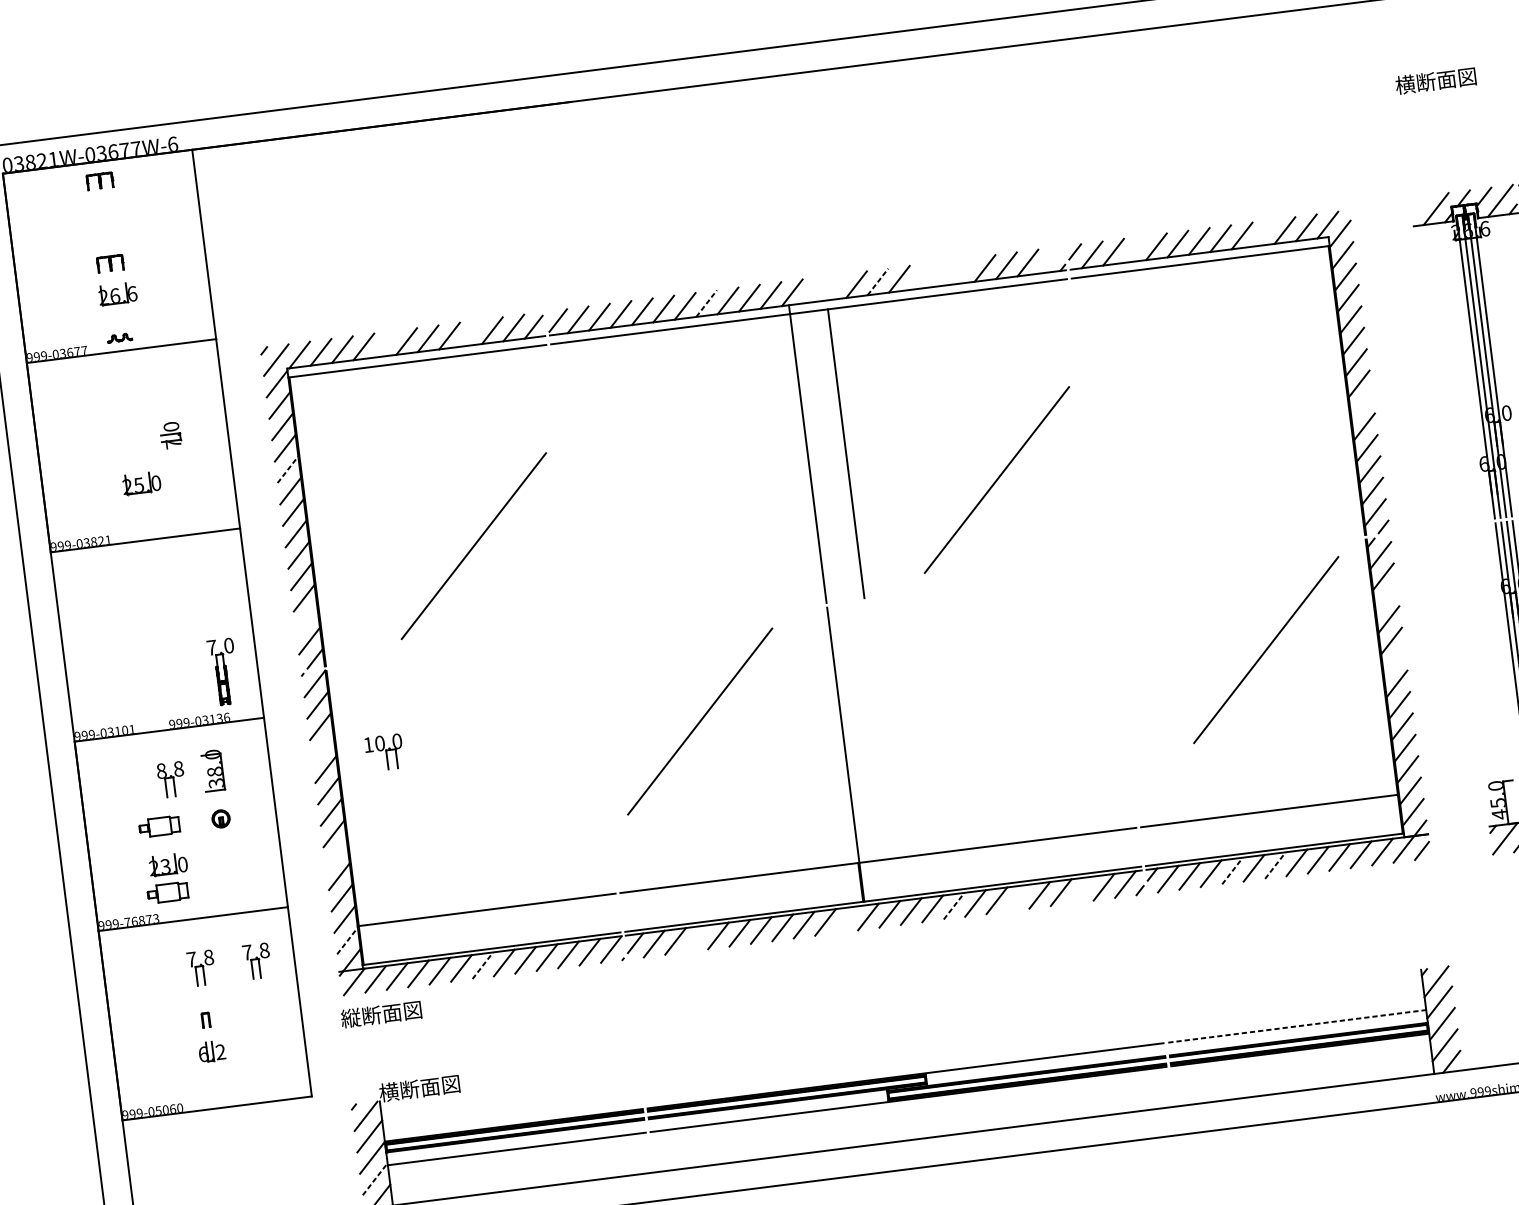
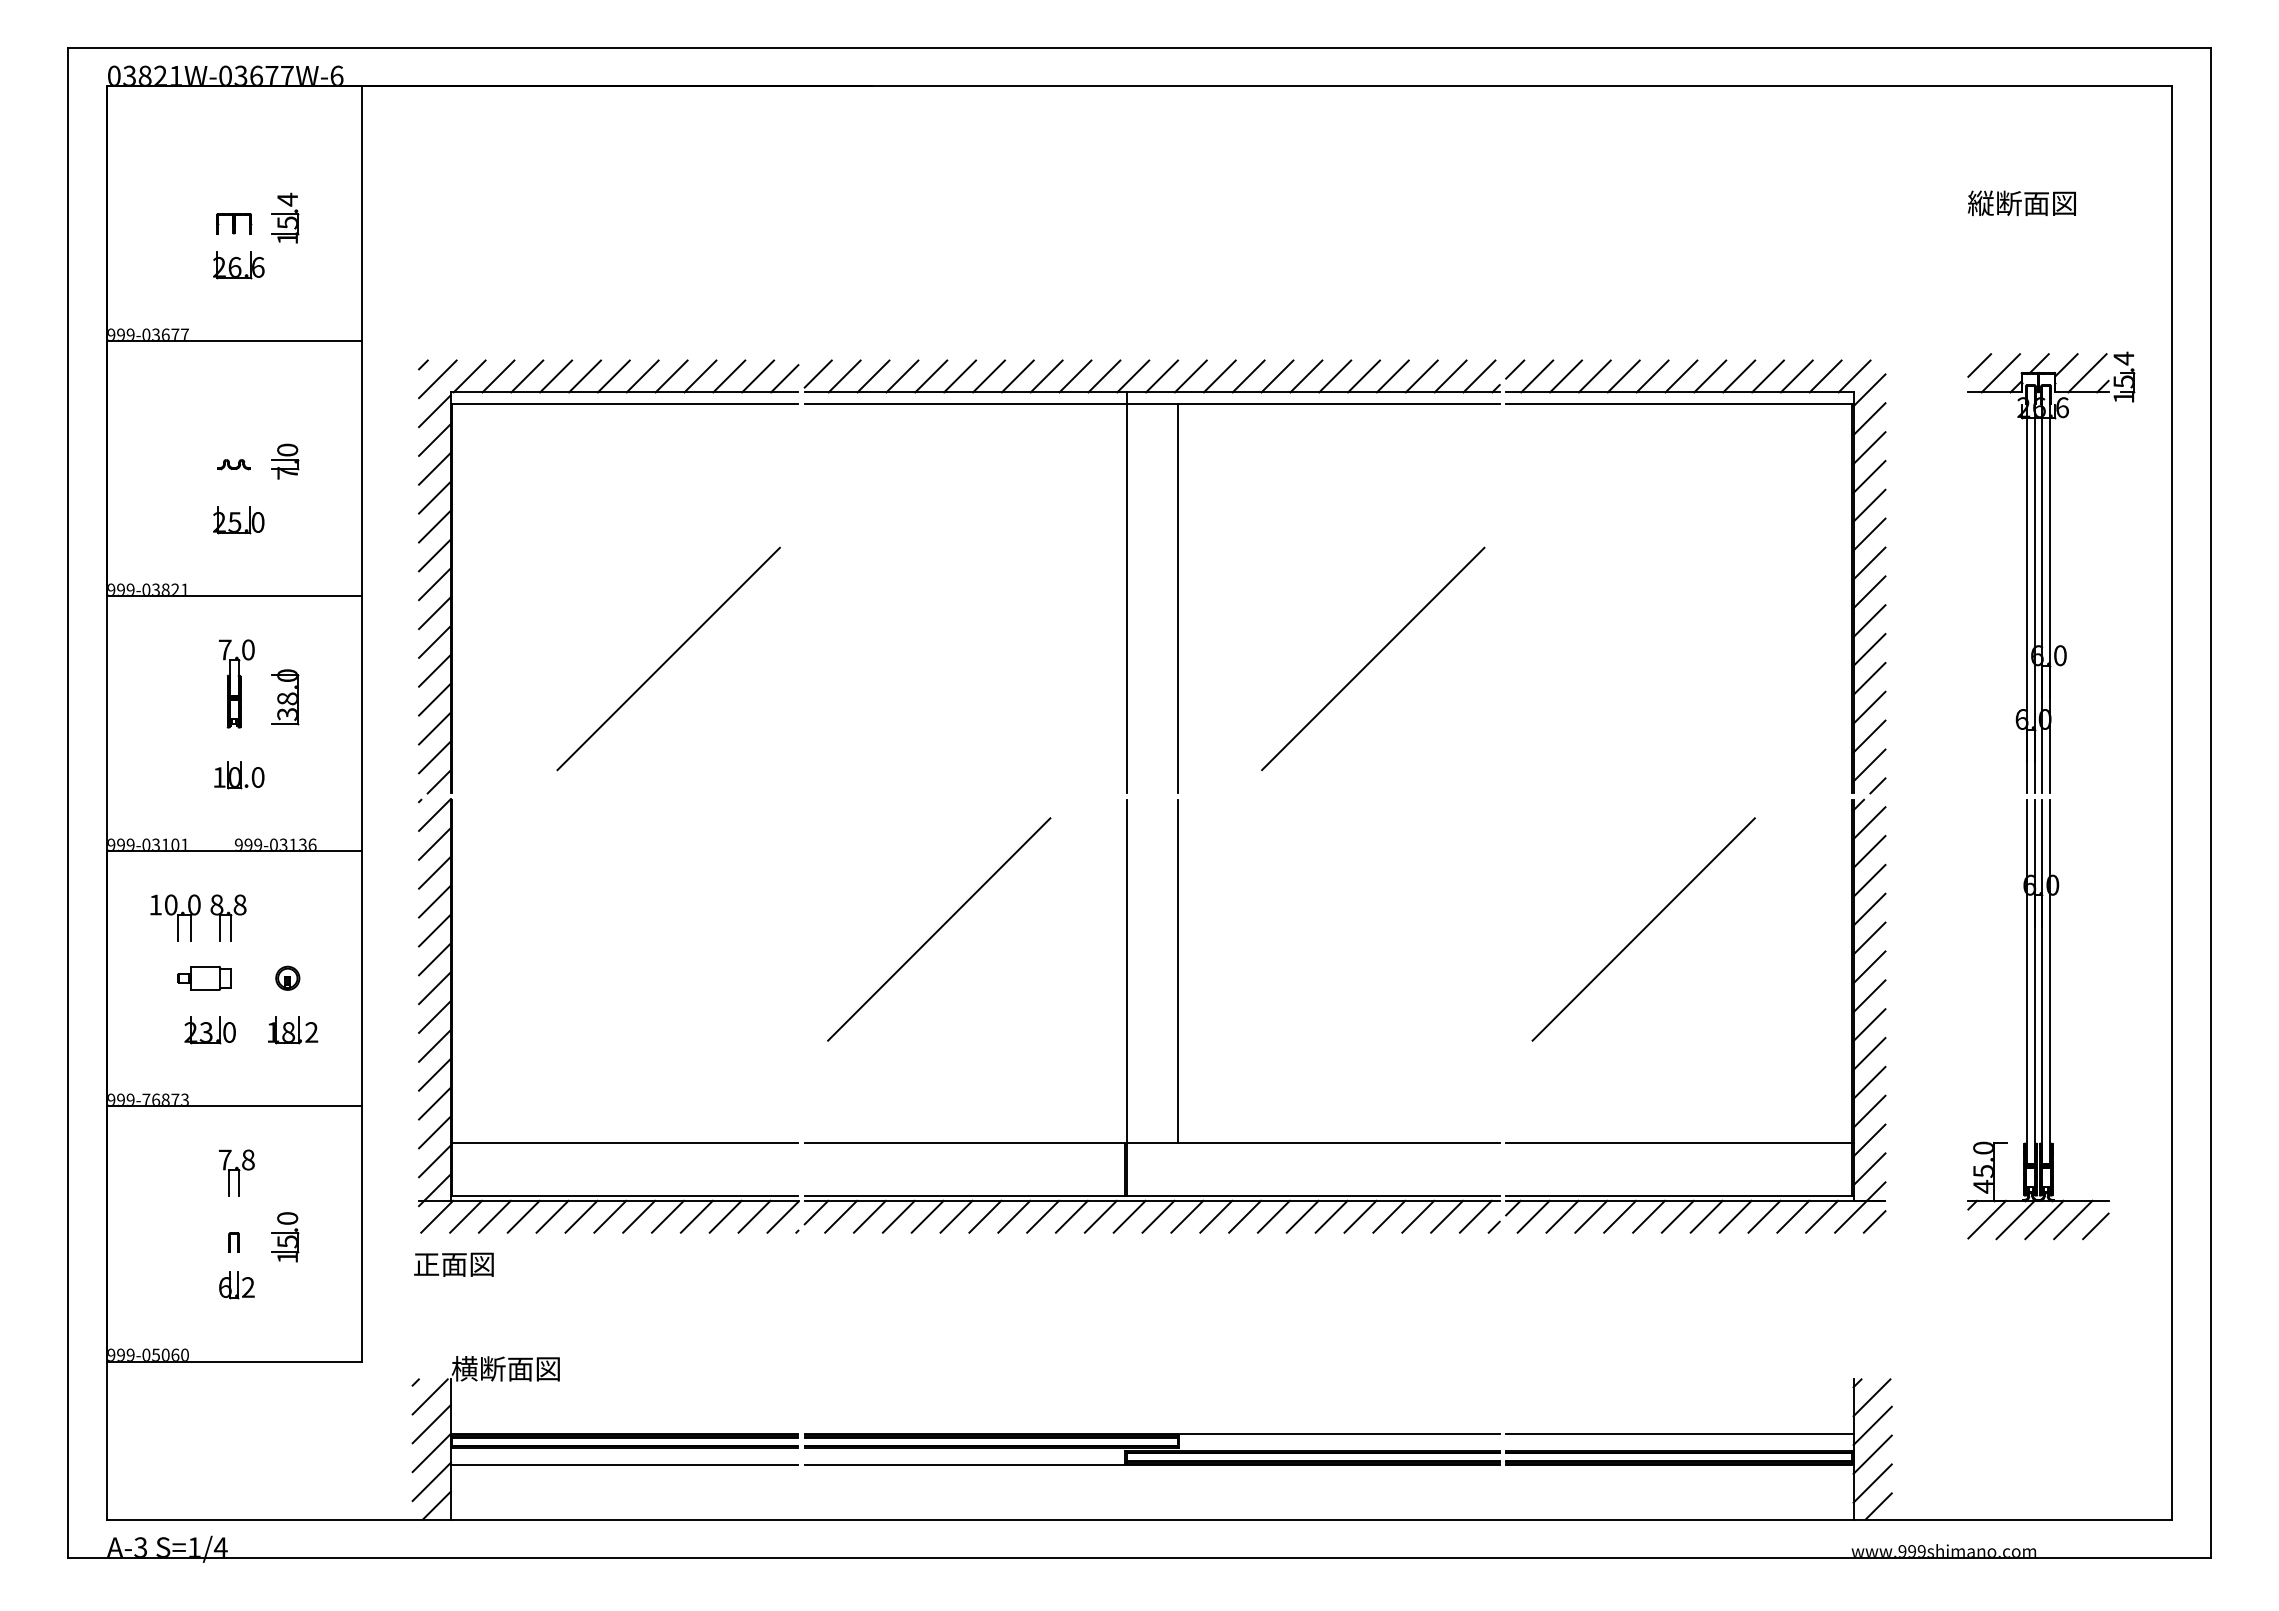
text: (1404, 84) -> (1980, 202), 横断面図 -> 縦断面図
part: (100, 181) -> (234, 112), removed
line: (1419, 205) -> (1979, 365), added
line: (1263, 233) -> (1767, 376), added
line: (1134, 249) -> (1594, 376), added
part: (148, 254) -> (285, 217), added
line: (1049, 260) -> (1479, 376), added
line: (963, 271) -> (1363, 376), added
line: (942, 273) -> (1335, 376), added
line: (920, 276) -> (1306, 376), added
line: (877, 282) -> (1248, 376), dashed -> solid
line: (834, 287) -> (1190, 376), added
line: (814, 290) -> (1162, 376), added
line: (706, 303) -> (1017, 376), dashed -> solid
line: (471, 333) -> (700, 376), added
part: (119, 337) -> (233, 464), moved
line: (385, 344) -> (585, 376), added
line: (1361, 405) -> (1869, 621), added
line: (287, 469) -> (434, 526), dashed -> solid
line: (1386, 597) -> (1869, 880), added
line: (306, 619) -> (434, 728), added
line: (1266, 650) -> (1643, 929), moved
line: (1394, 662) -> (1869, 967), added
part: (223, 671) -> (236, 683), moved
part: (166, 672) -> (239, 775), added
line: (880, 730) -> (1177, 971), added
line: (322, 748) -> (434, 901), added
part: (384, 752) -> (175, 917), moved
part: (213, 771) -> (285, 697), moved
line: (336, 855) -> (434, 1045), added
part: (230, 857) -> (293, 1030), added
line: (1275, 865) -> (1677, 1216), dashed -> solid
line: (1232, 870) -> (1620, 1216), dashed -> solid
line: (1082, 889) -> (1418, 1216), added
part: (167, 892) -> (204, 1067), removed
line: (1018, 897) -> (1331, 1216), added
line: (954, 905) -> (1245, 1216), dashed -> solid
line: (846, 919) -> (1100, 1216), added
line: (696, 938) -> (898, 1216), added
line: (347, 941) -> (434, 1161), dashed -> solid
part: (256, 960) -> (311, 1172), removed
line: (483, 965) -> (610, 1216), dashed -> solid
part: (243, 1011) -> (285, 1237), added
text: (381, 1013) -> (467, 1263), 縦断面図 -> 正面図
line: (1296, 1026) -> (1679, 1433), dashed -> solid
line: (375, 1178) -> (432, 1481), dashed -> solid

